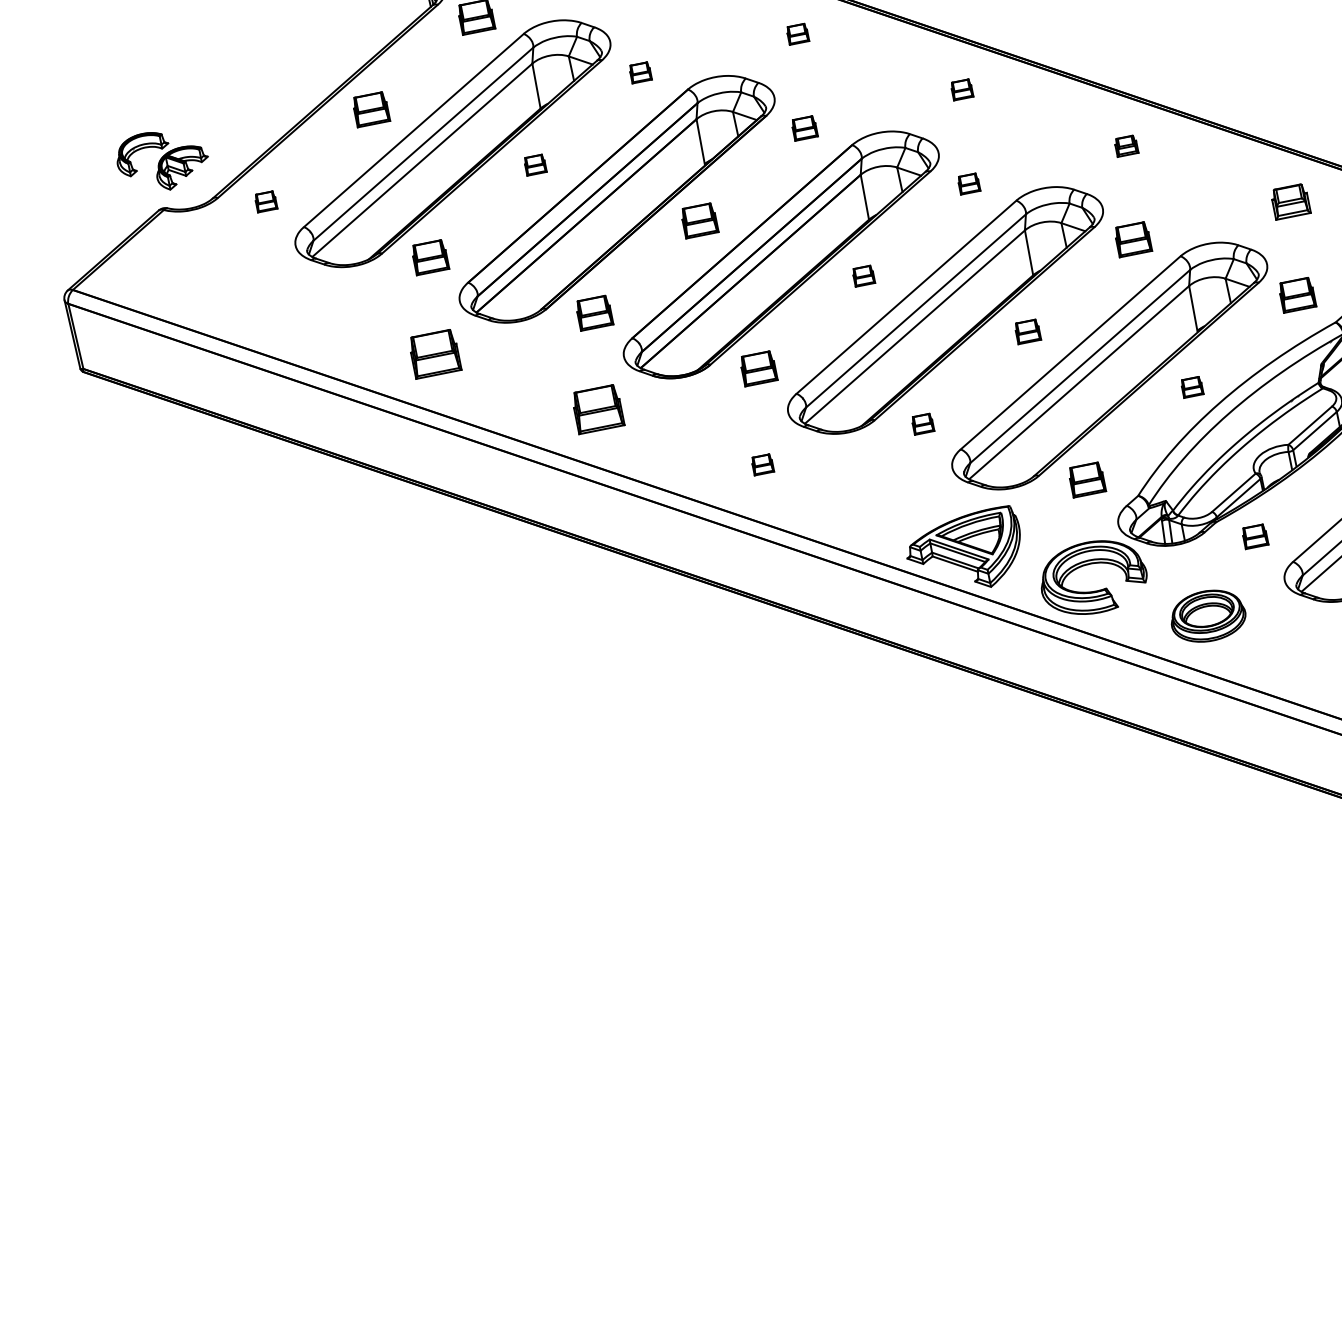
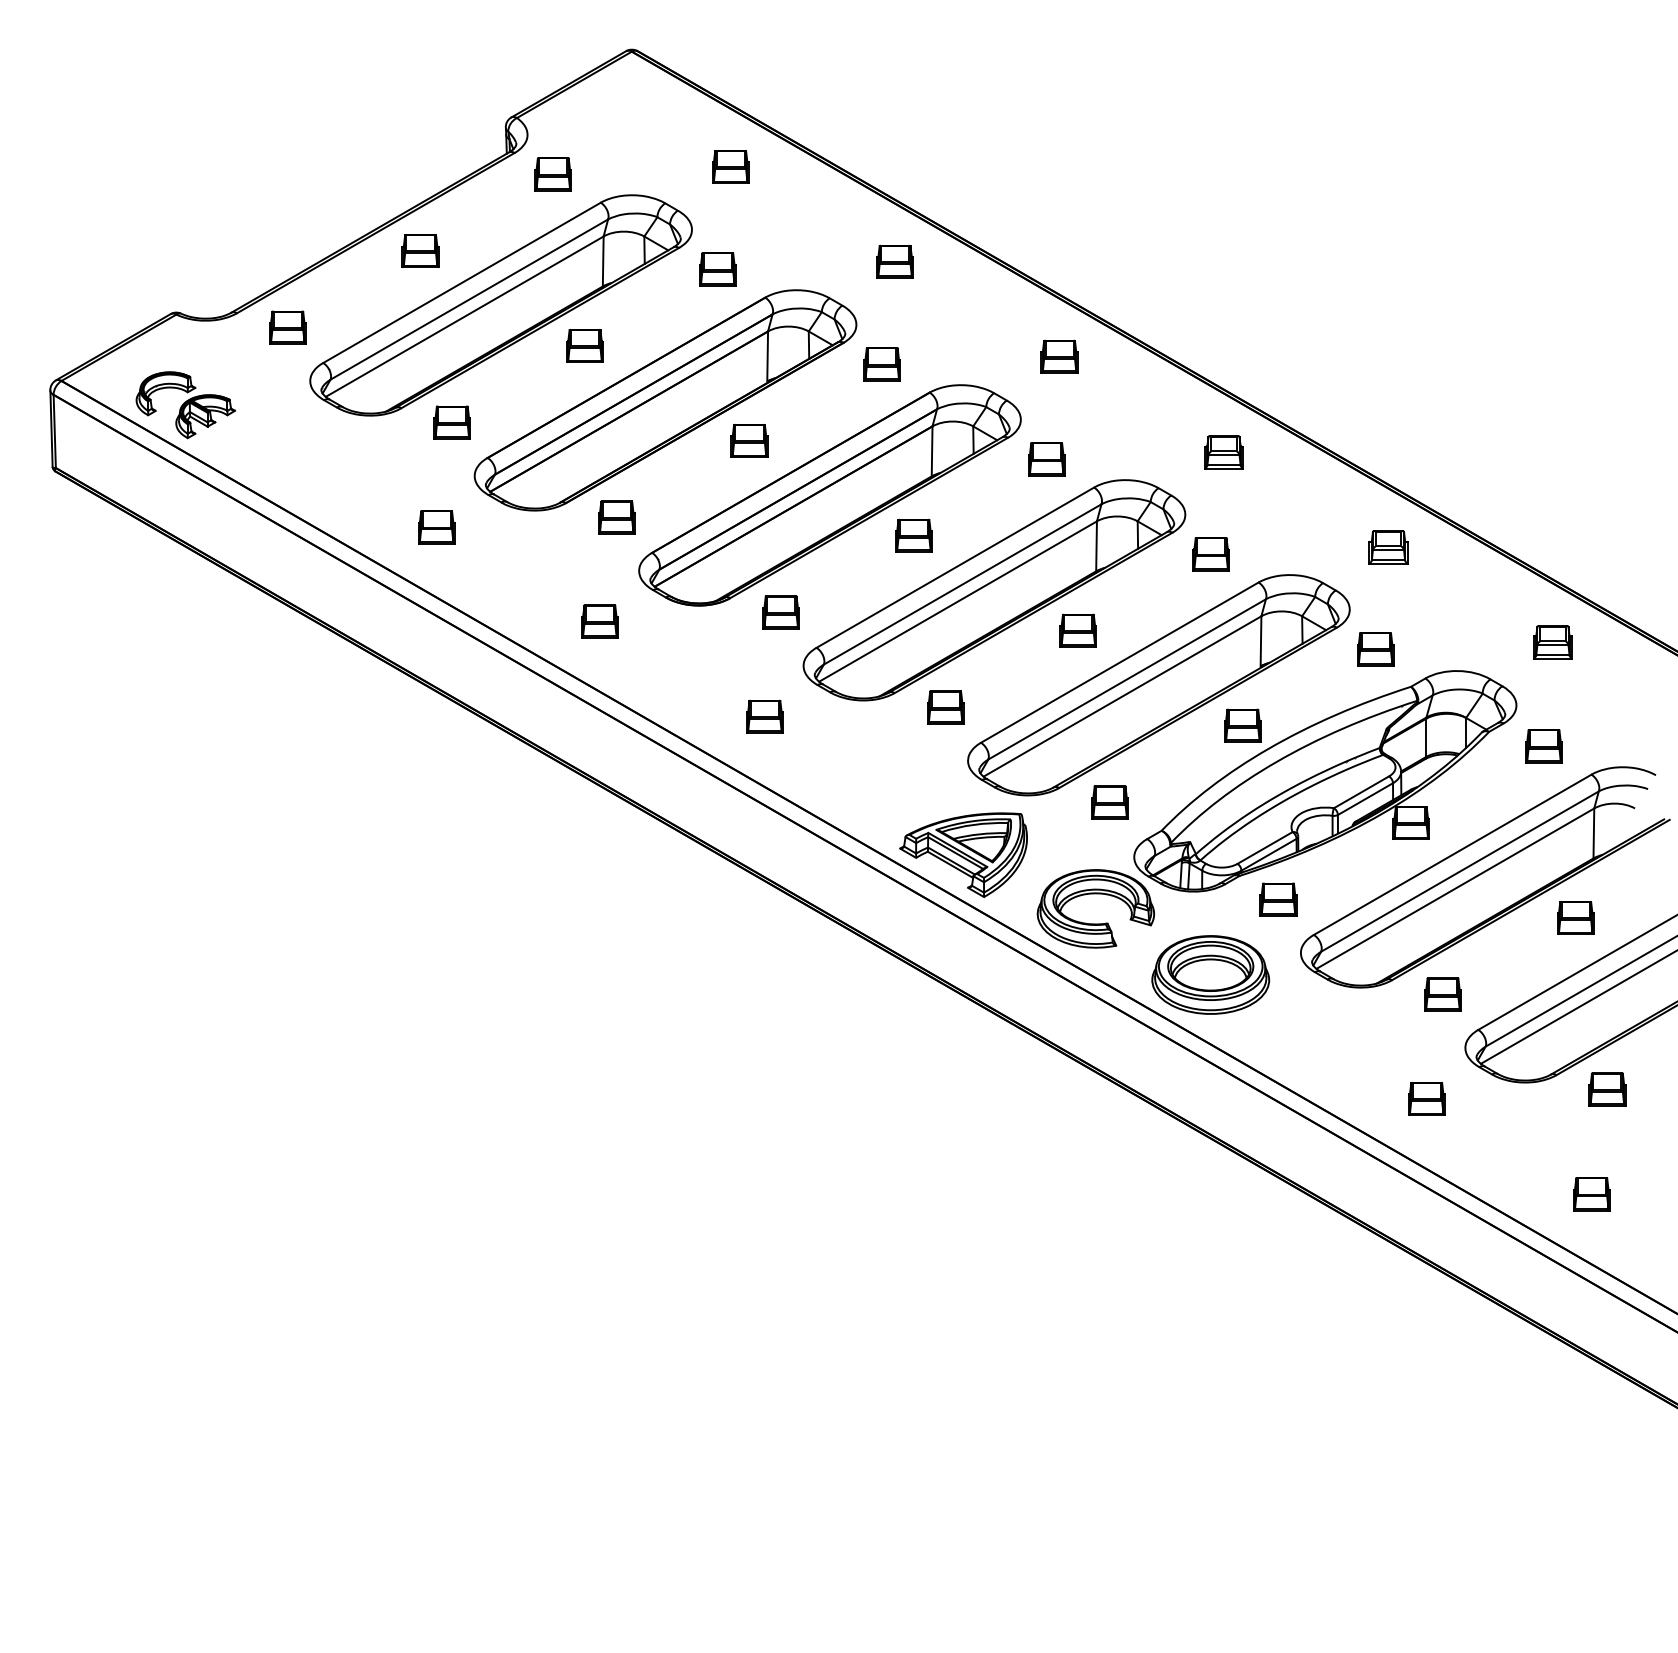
part: (797, 34) -> (894, 261), size x1.67
part: (640, 72) -> (717, 269), size x1.67
part: (961, 89) -> (1059, 356), size x1.67
part: (804, 128) -> (881, 364), size x1.43
part: (1125, 146) -> (1223, 452), size x1.67
part: (162, 160) -> (185, 405), moved
part: (534, 164) -> (584, 345), size x1.67
part: (968, 184) -> (1046, 459), size x1.67
part: (265, 201) -> (287, 327), size x1.67
part: (863, 275) -> (913, 535), size x1.67
part: (1027, 331) -> (1077, 630), size x1.43
part: (434, 354) -> (436, 527), size x0.71
part: (1191, 387) -> (1242, 725), size x1.67
part: (597, 409) -> (599, 621), size x0.71
part: (922, 424) -> (945, 707), size x1.67
part: (762, 464) -> (764, 716), size x1.67
part: (1255, 536) -> (1278, 899), size x1.43
part: (1207, 615) -> (1210, 974), size x1.43

